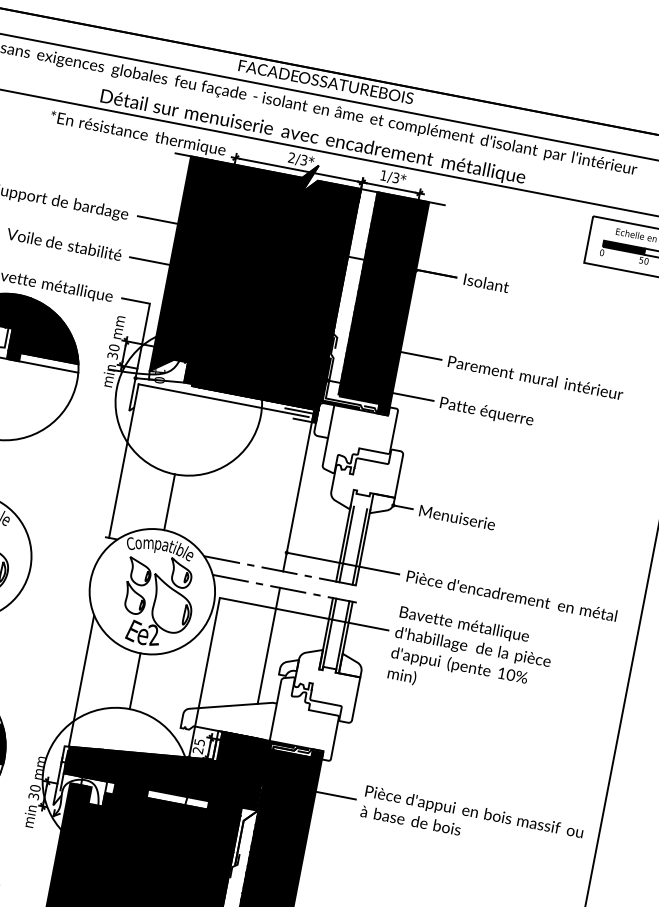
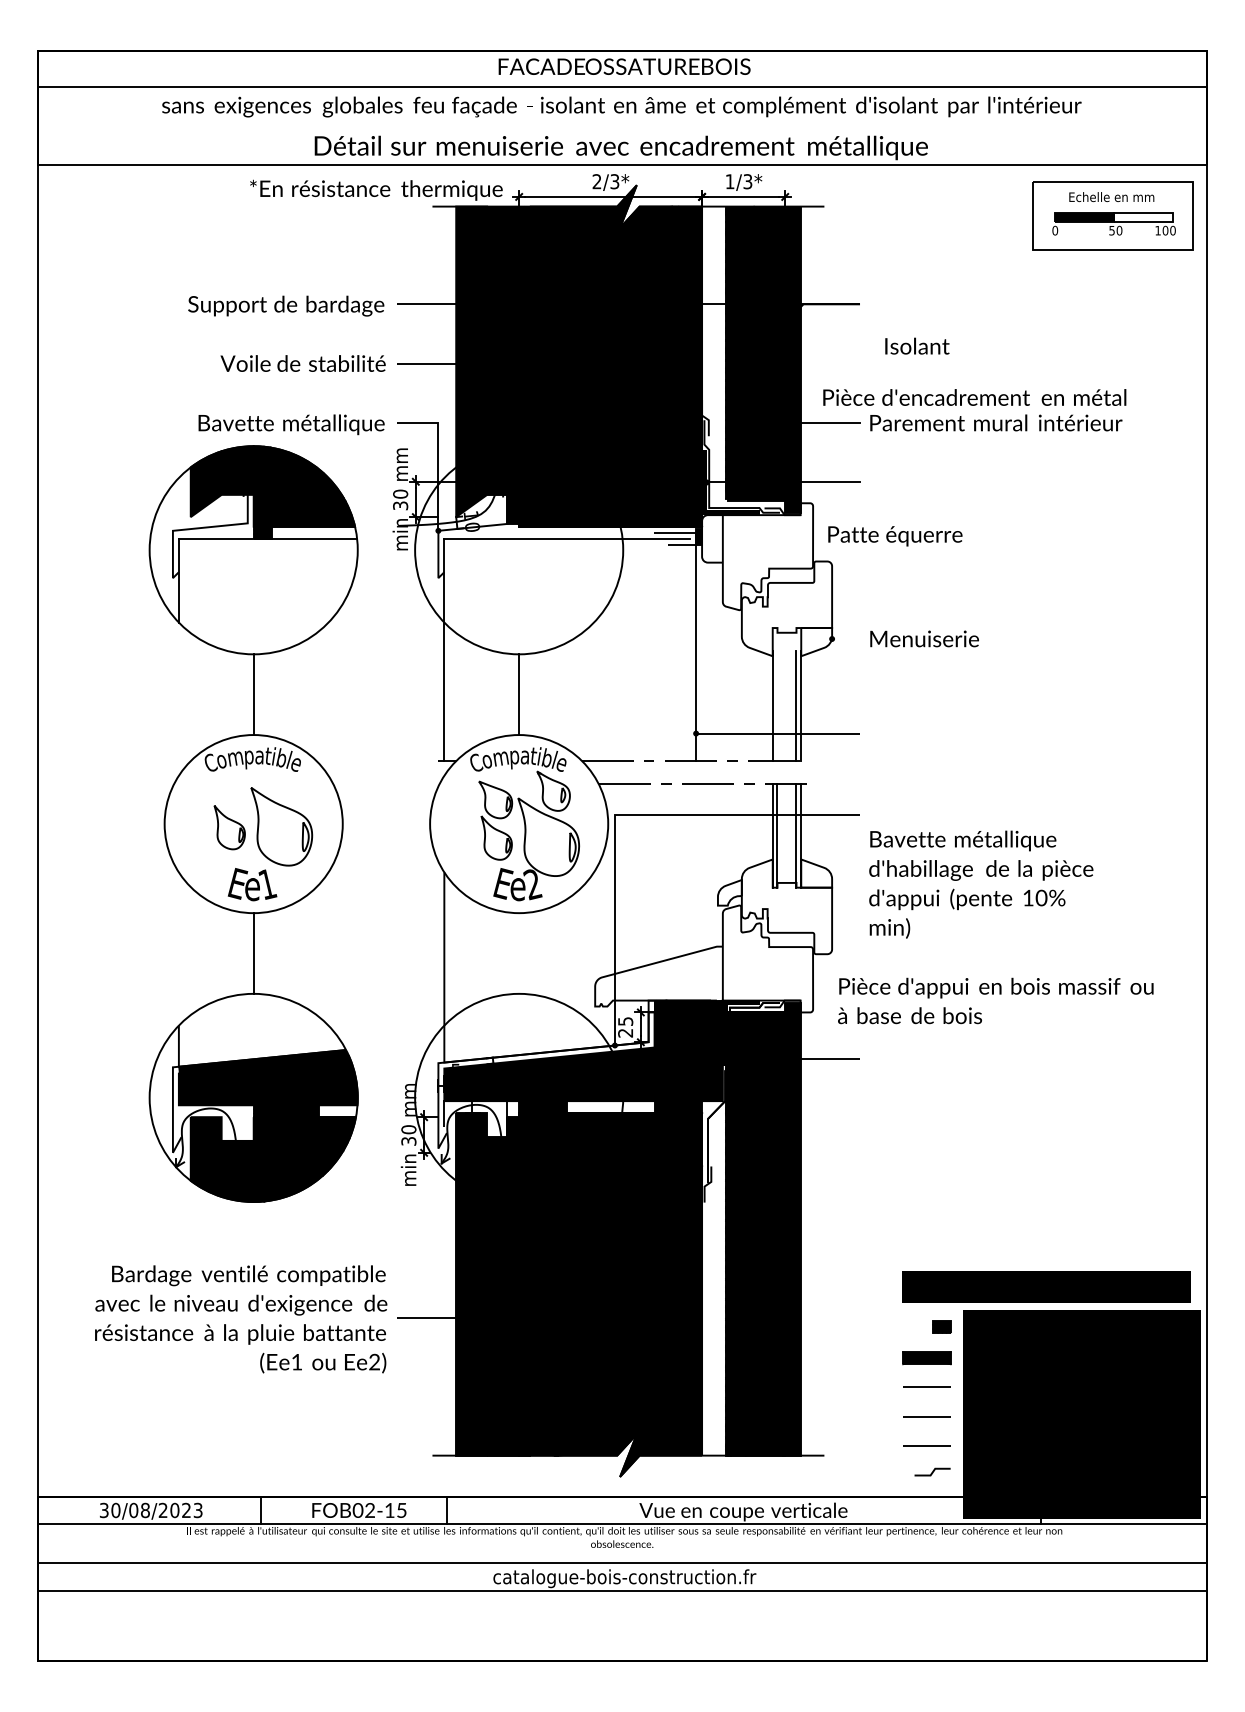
text: (486, 282) -> (917, 345), moved
text: (486, 412) -> (895, 536), moved
line: (403, 507) -> (846, 639), removed
line: (346, 544) -> (777, 705), removed
text: (511, 595) -> (974, 397), moved
line: (269, 646) -> (696, 868), removed
text: (471, 657) -> (981, 884), moved
line: (135, 681) -> (519, 953), removed
fill: (141, 754) -> (548, 1054), removed
text: (471, 821) -> (995, 1000), moved

